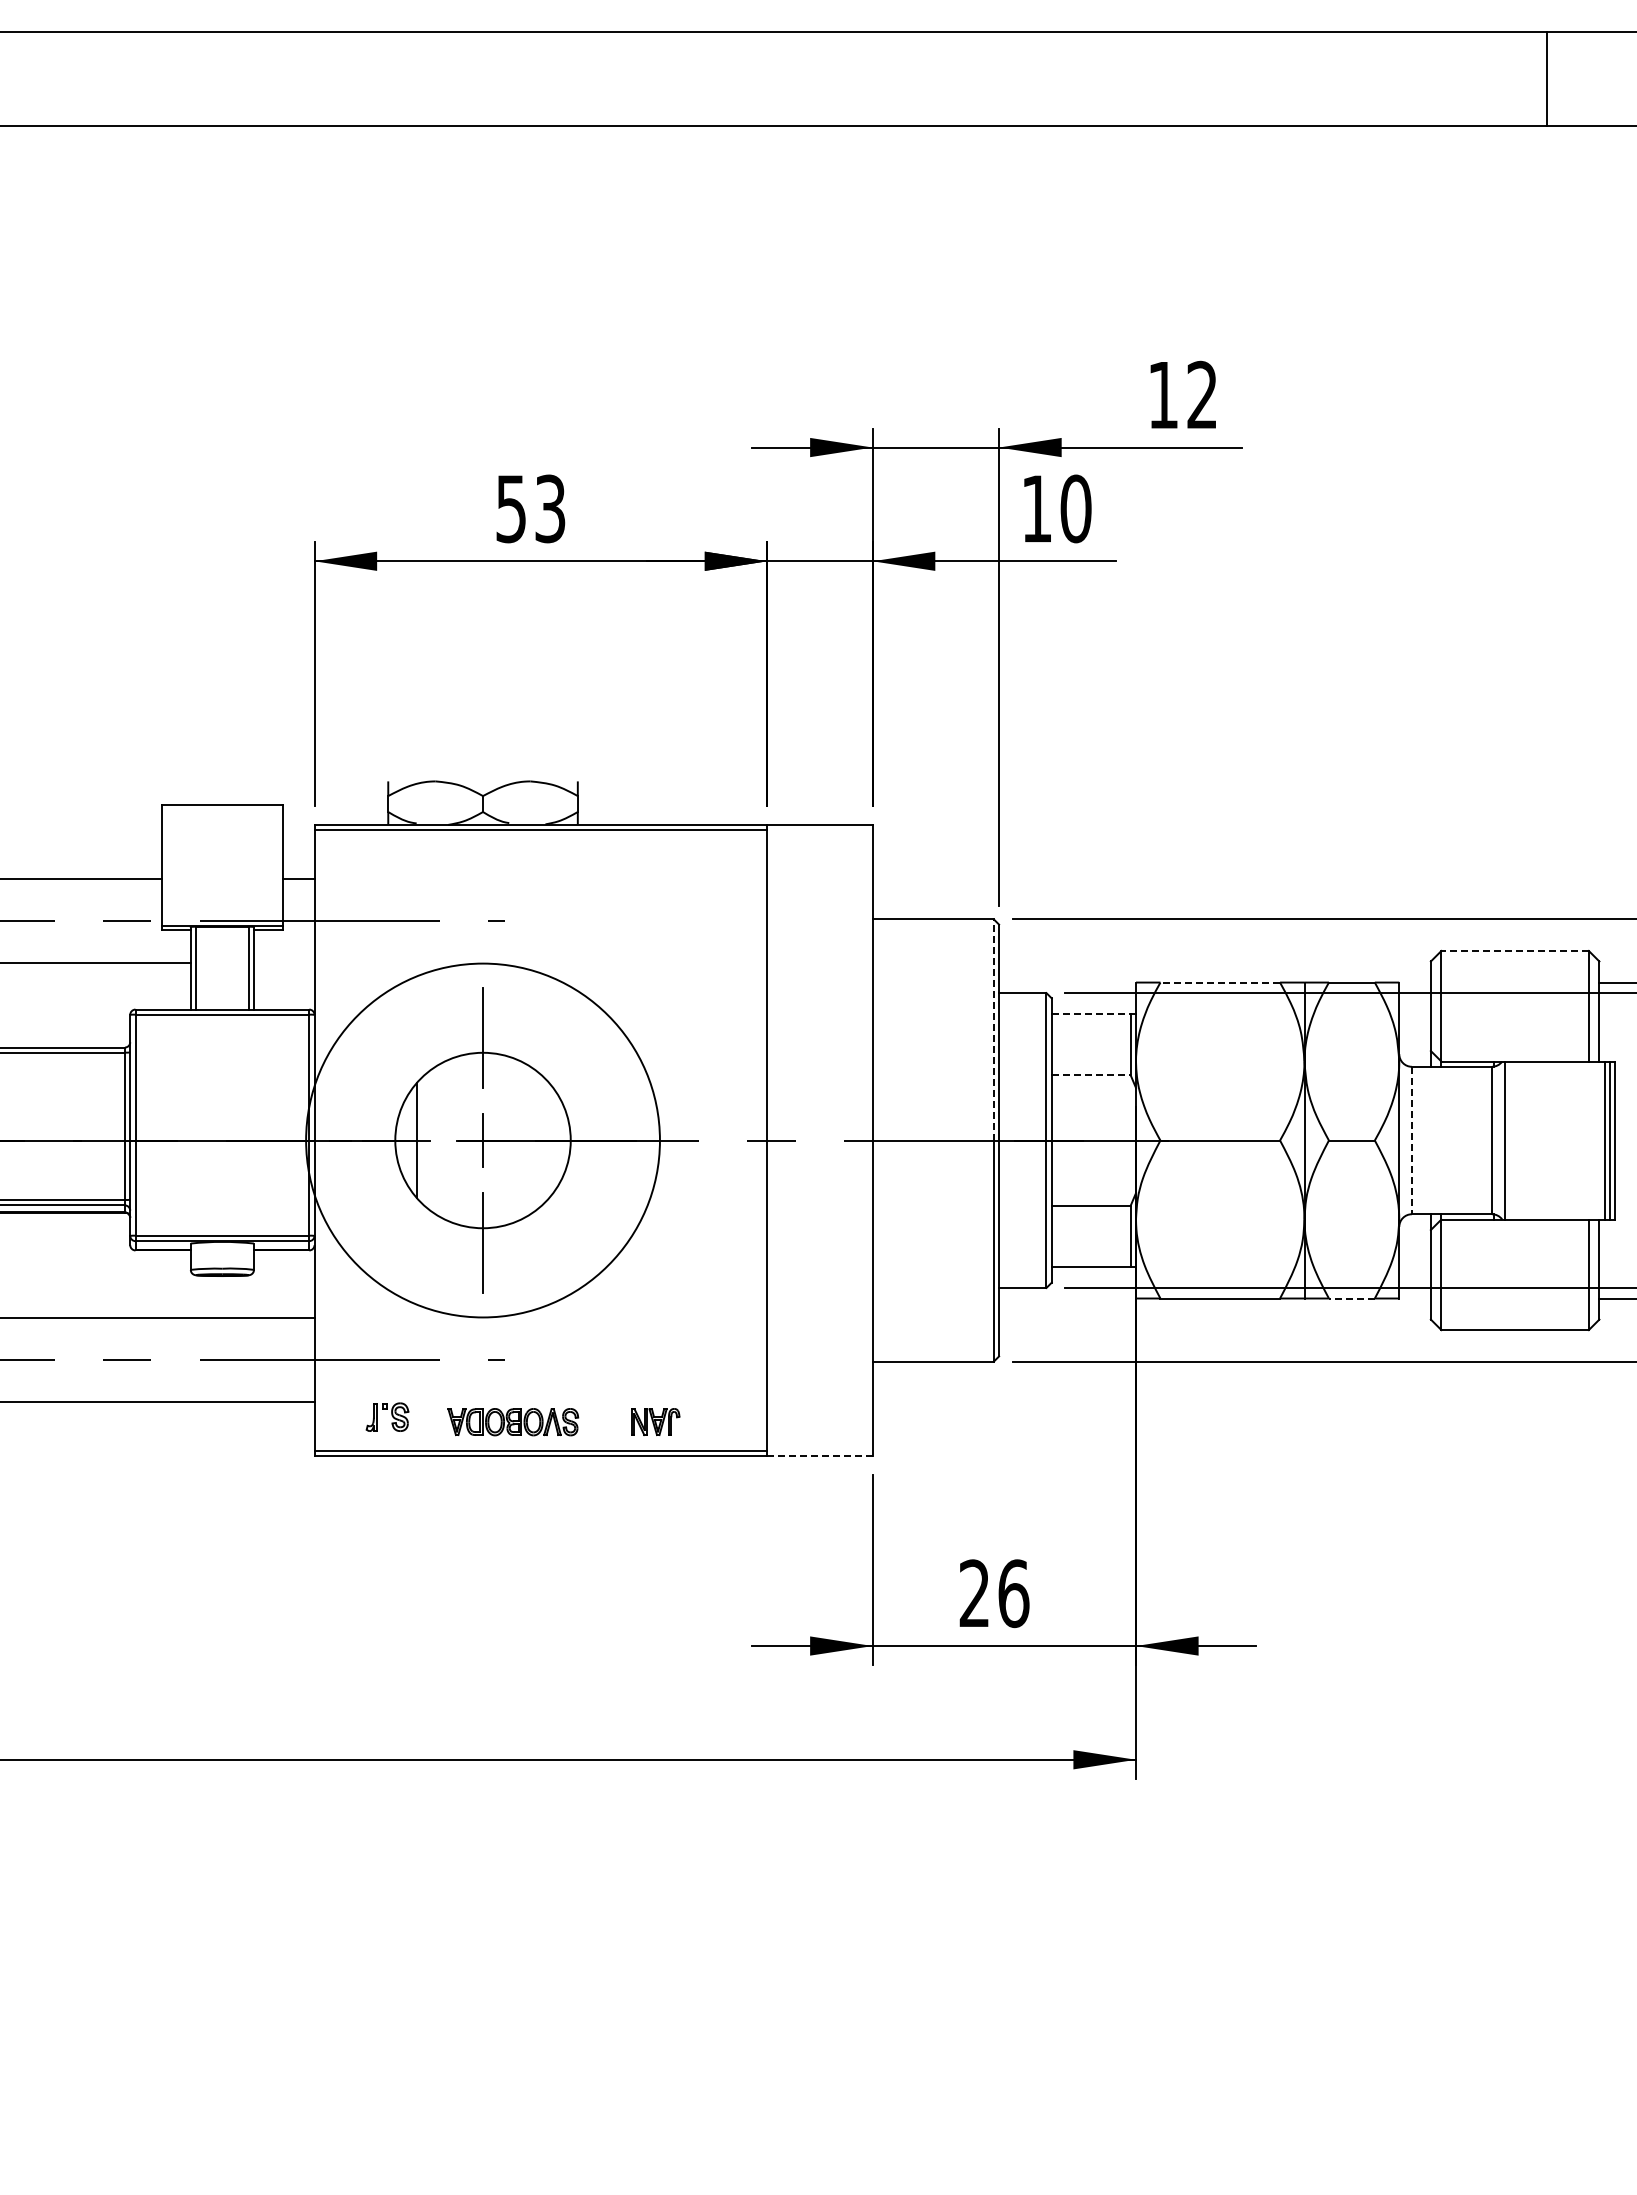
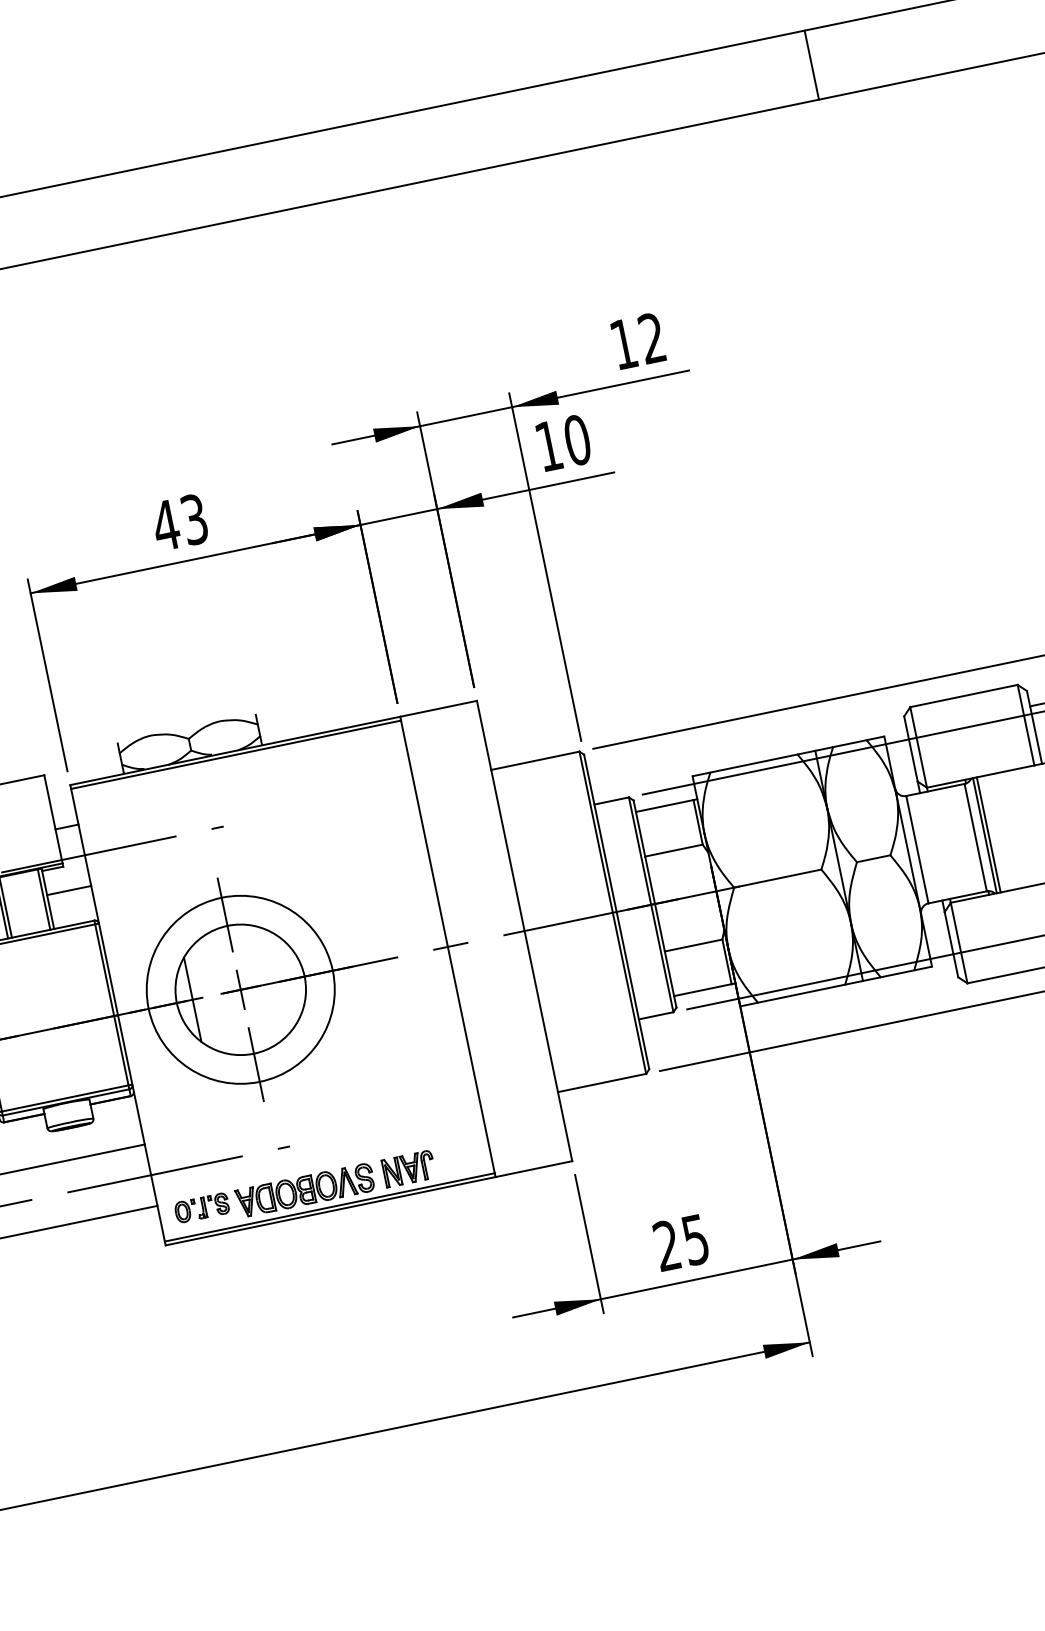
line: (1546, 78) -> (811, 64), moved
text: (511, 509) -> (166, 525), 53 -> 43
line: (1515, 950) -> (964, 695), dashed -> solid
line: (283, 963) -> (68, 890), added
line: (1220, 982) -> (754, 763), dashed -> solid
line: (1091, 1014) -> (664, 806), dashed -> solid
line: (993, 1029) -> (595, 831), dashed -> solid
line: (1091, 1075) -> (674, 850), dashed -> solid
circle: (482, 1140) -> (240, 989), size x0.71
line: (1411, 1140) -> (917, 849), dashed -> solid
line: (1509, 1140) -> (988, 834), added
line: (1351, 1298) -> (897, 973), dashed -> solid
part: (350, 1416) -> (185, 1210), added
part: (512, 1421) -> (304, 1190), size x1.43
part: (655, 1421) -> (408, 1168), size x1.43
line: (820, 1456) -> (534, 1169), dashed -> solid
text: (1013, 1593) -> (695, 1239), 26 -> 25

